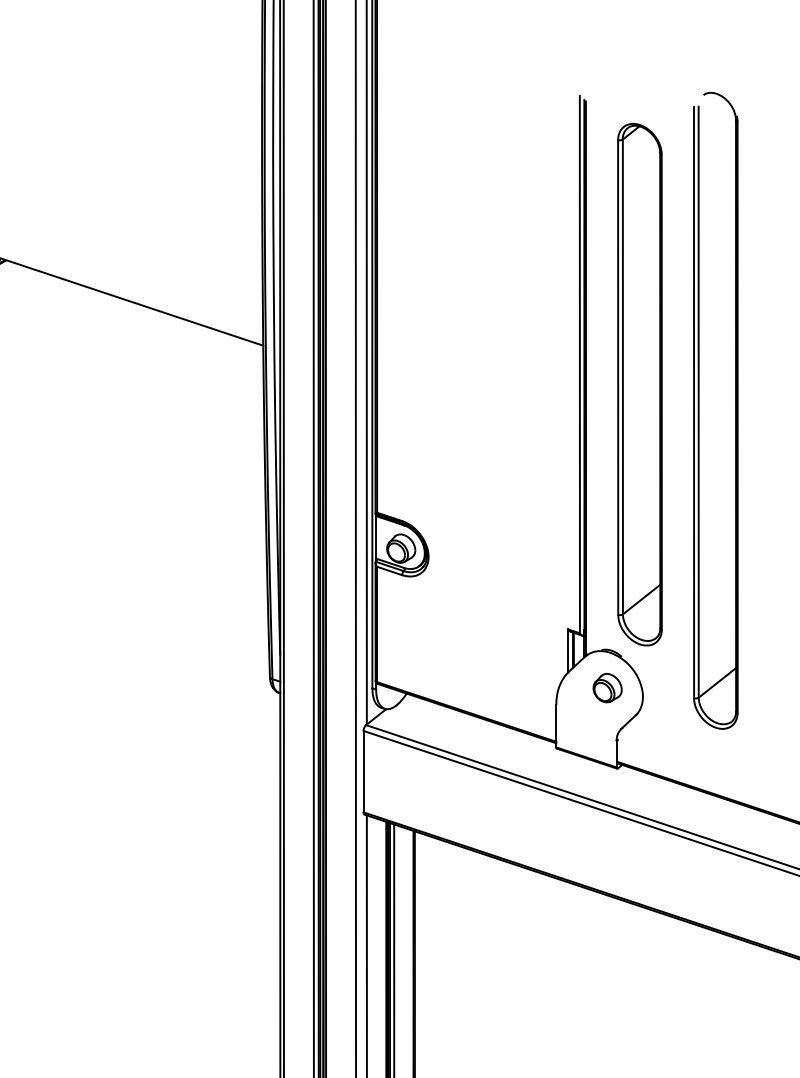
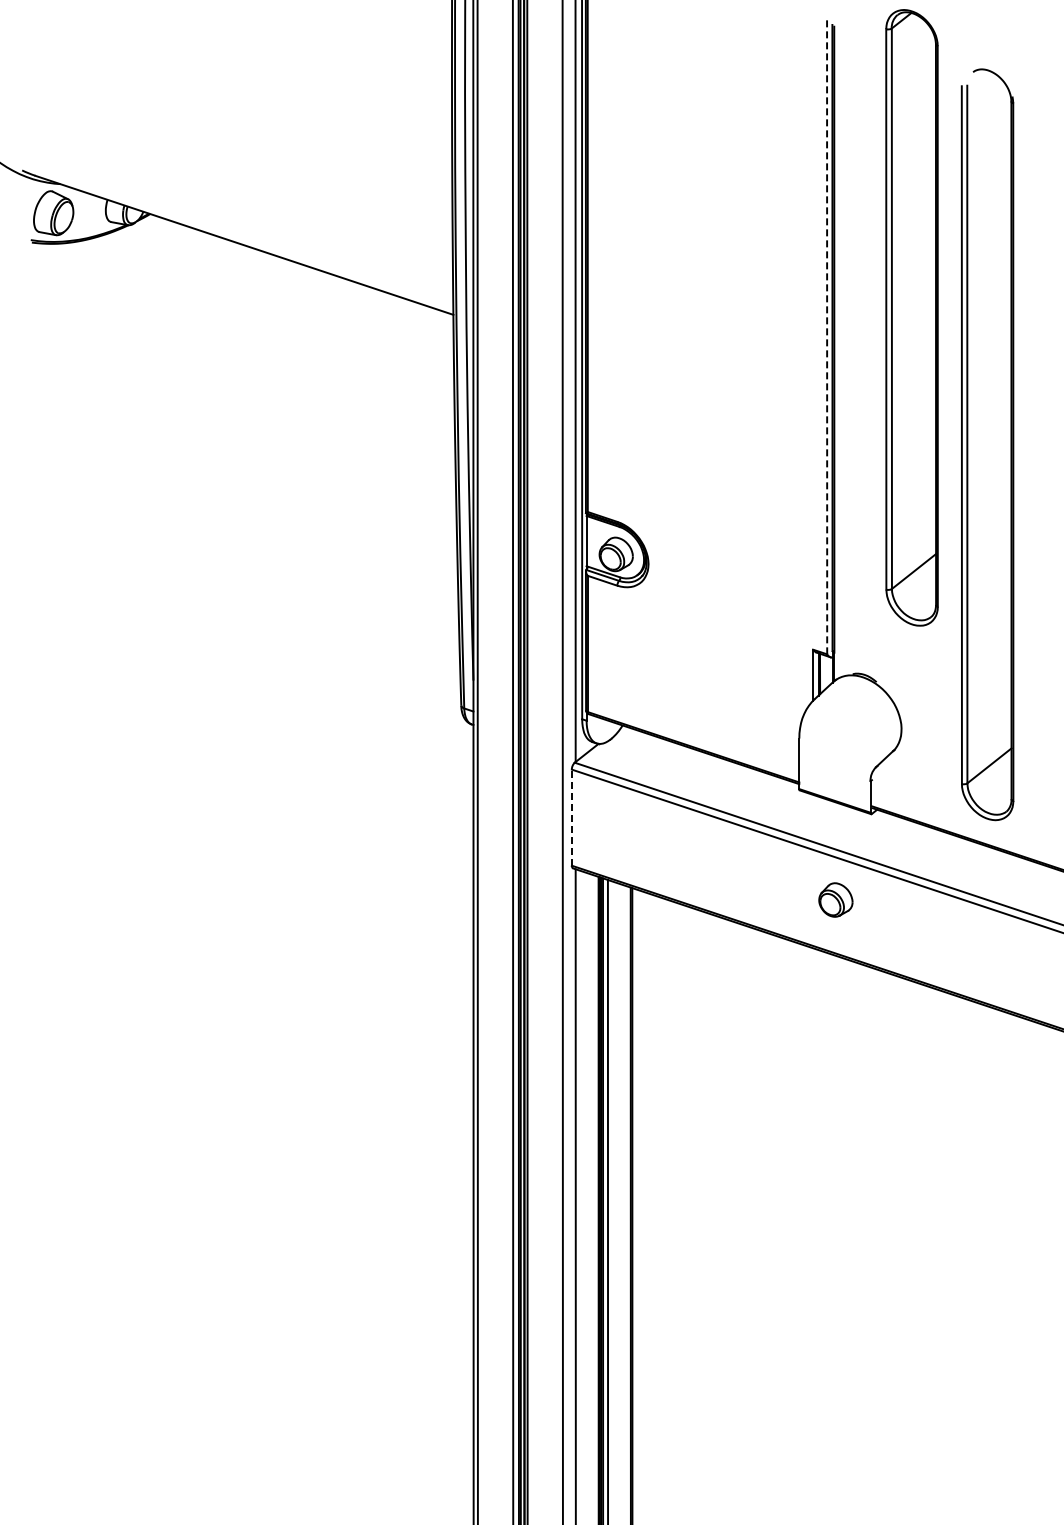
line: (580, 364) -> (827, 336), solid -> dashed
part: (639, 384) -> (911, 317), moved
part: (699, 410) -> (968, 444), moved
part: (607, 687) -> (835, 899), moved
line: (363, 771) -> (571, 817), solid -> dashed

